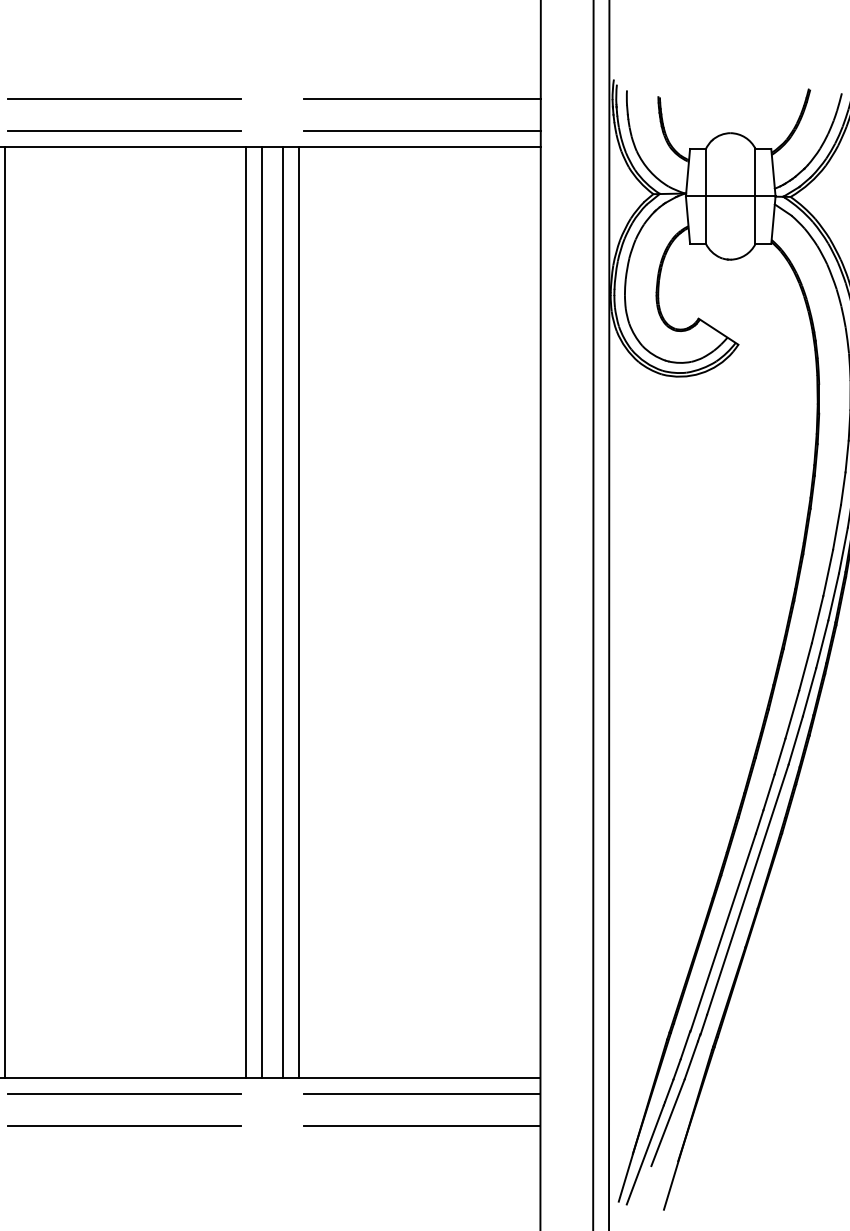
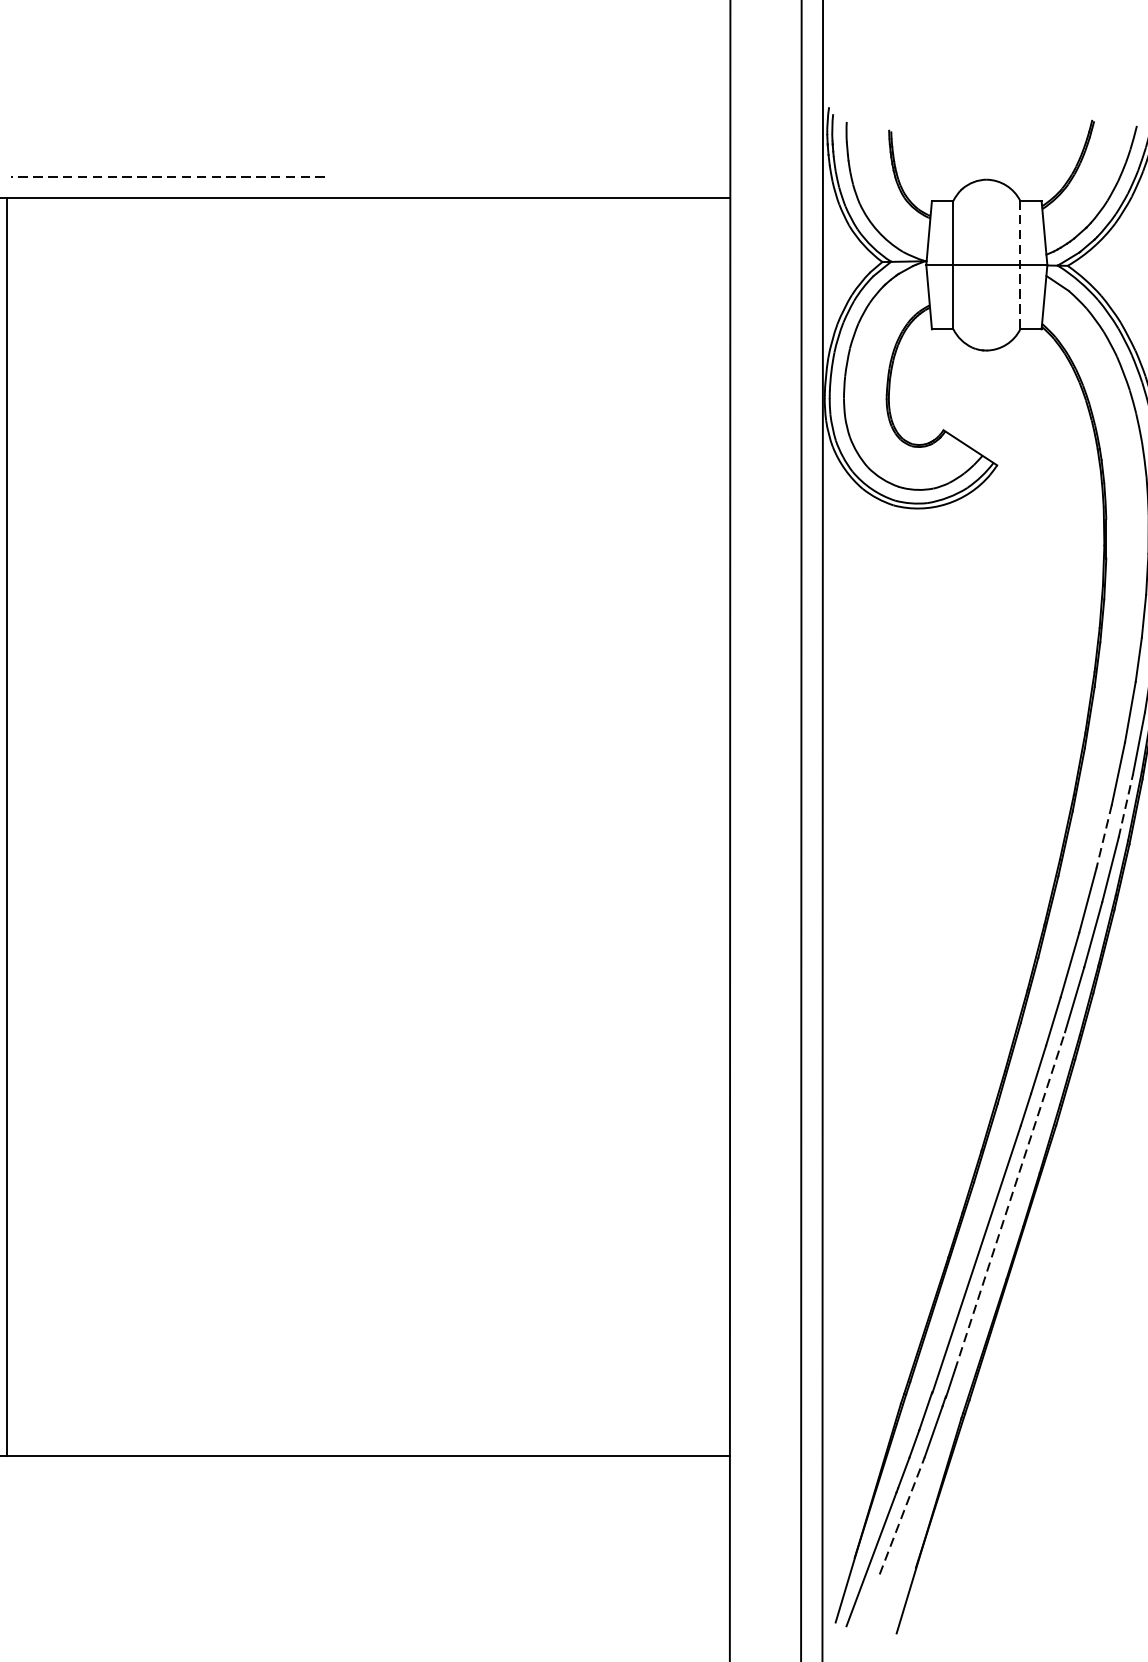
line: (123, 99) -> (166, 134), removed
line: (421, 99) -> (569, 134), removed
line: (123, 131) -> (166, 177), solid -> dashed
line: (421, 131) -> (569, 177), removed
line: (755, 195) -> (1020, 263), solid -> dashed
line: (833, 596) -> (1125, 805), solid -> dashed
line: (246, 612) -> (332, 826), removed
line: (262, 612) -> (354, 826), removed
line: (283, 612) -> (382, 826), removed
line: (299, 612) -> (404, 826), removed
line: (817, 620) -> (1103, 837), solid -> dashed
line: (747, 889) -> (1009, 1200), solid -> dashed
line: (123, 1094) -> (166, 1477), removed
line: (421, 1094) -> (569, 1477), removed
line: (668, 1122) -> (902, 1515), solid -> dashed
line: (123, 1125) -> (166, 1519), removed
line: (421, 1125) -> (569, 1519), removed

